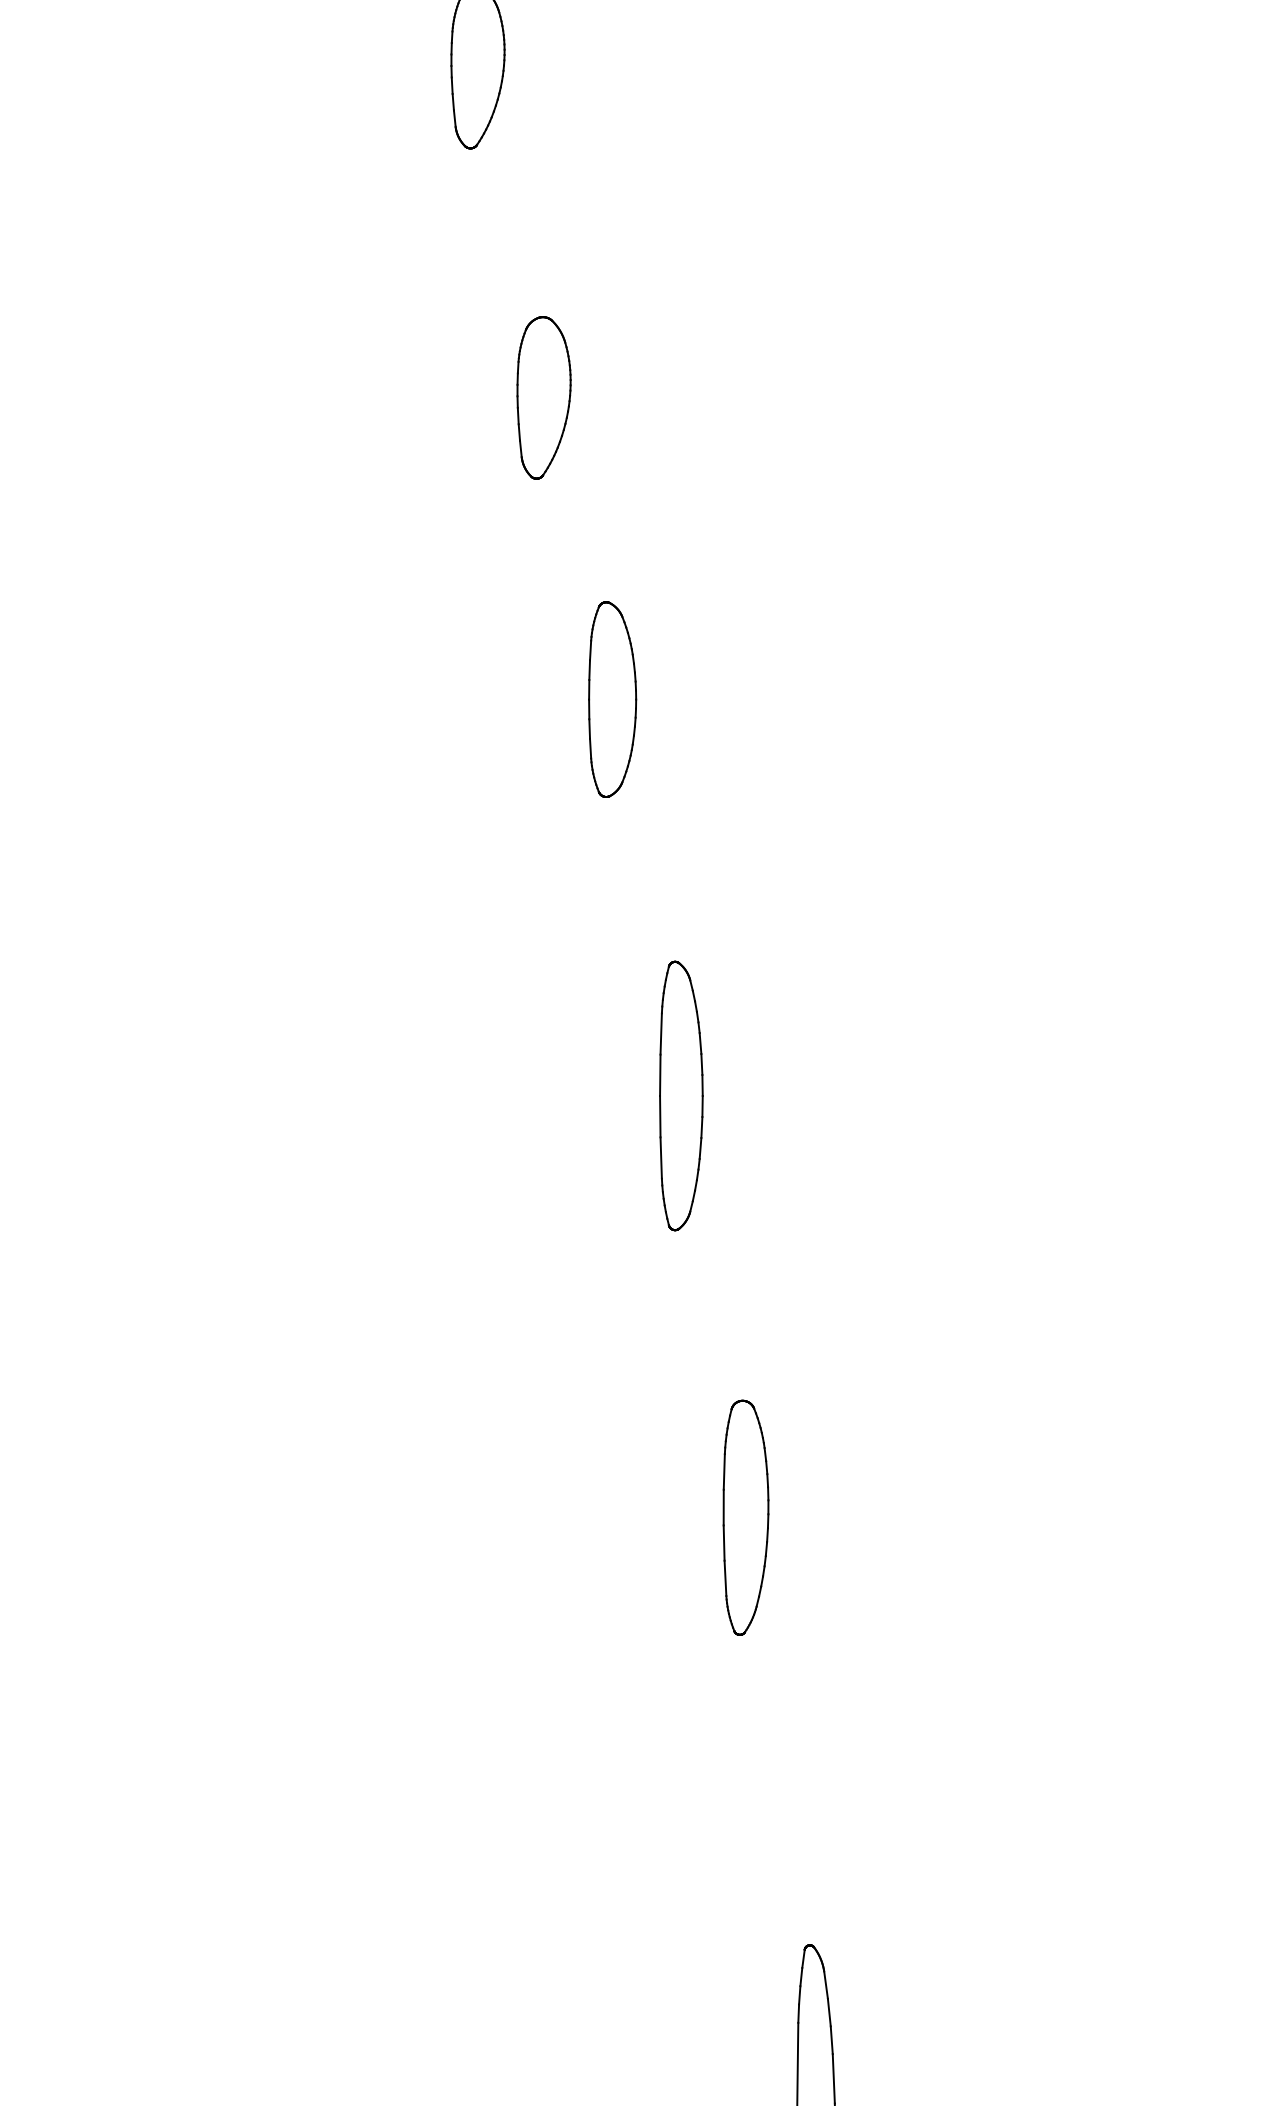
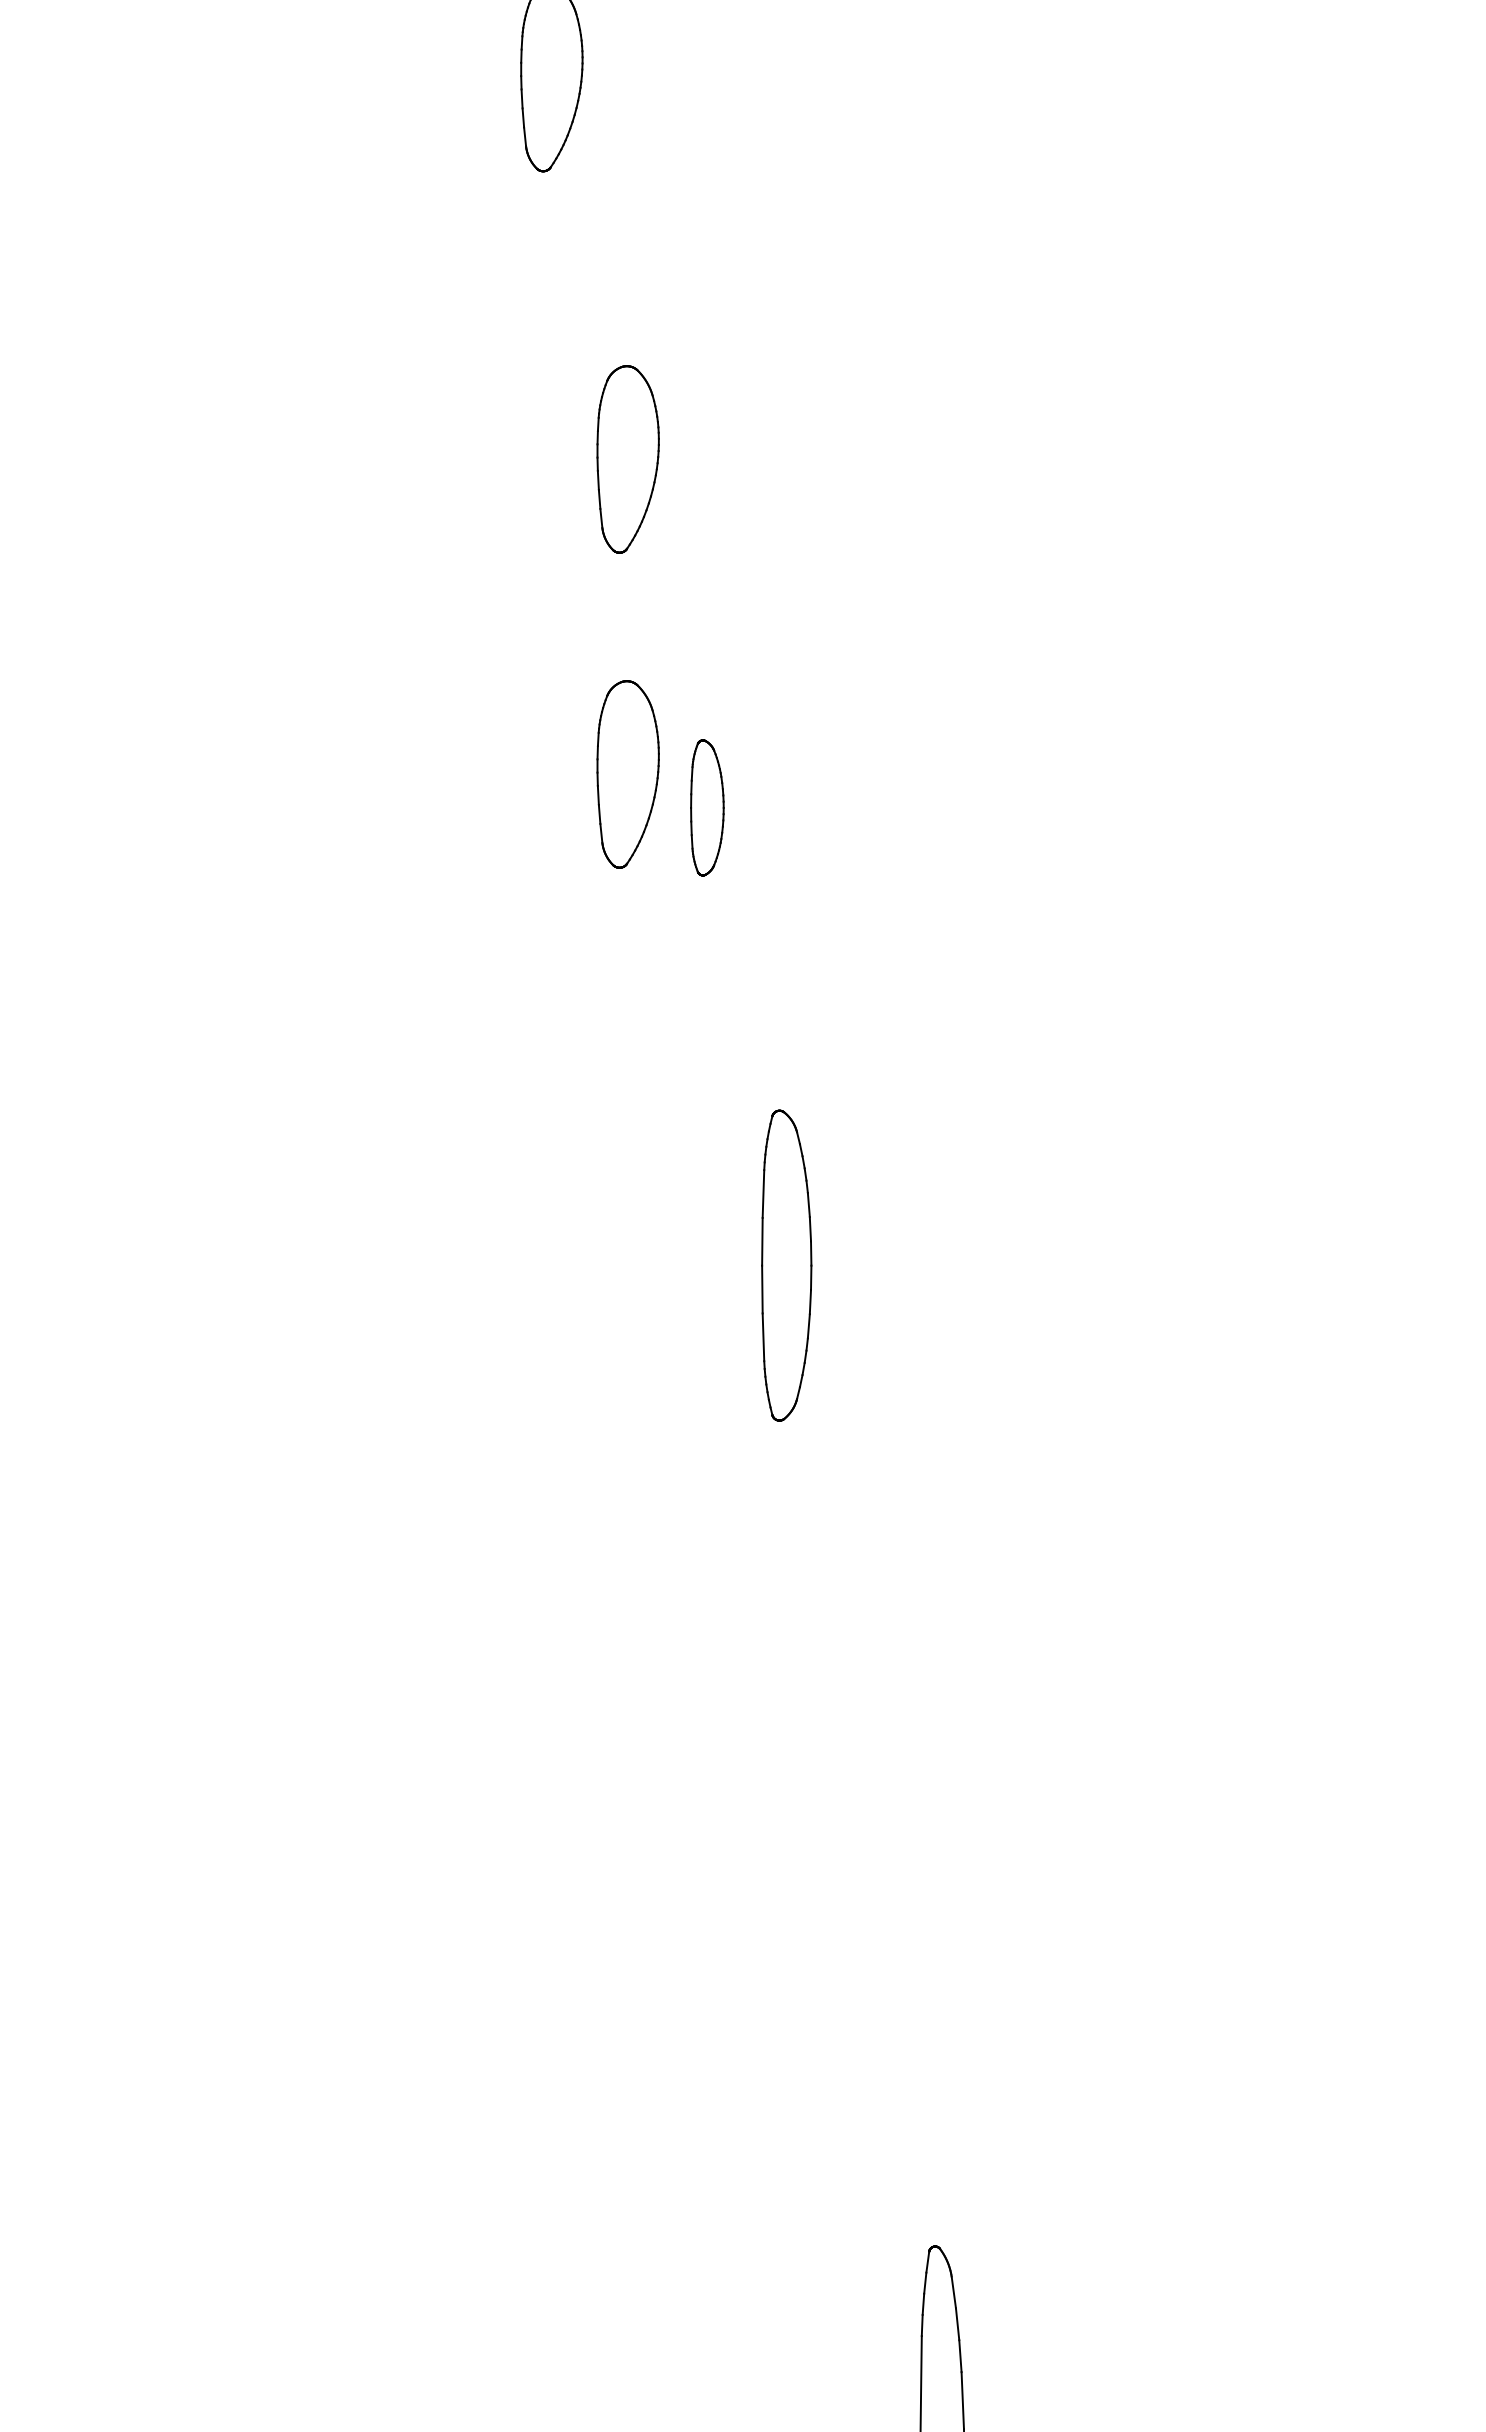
part: (543, 670) -> (627, 774), added
part: (612, 699) -> (707, 807), size x0.6
part: (746, 1517) -> (861, 1752), removed

